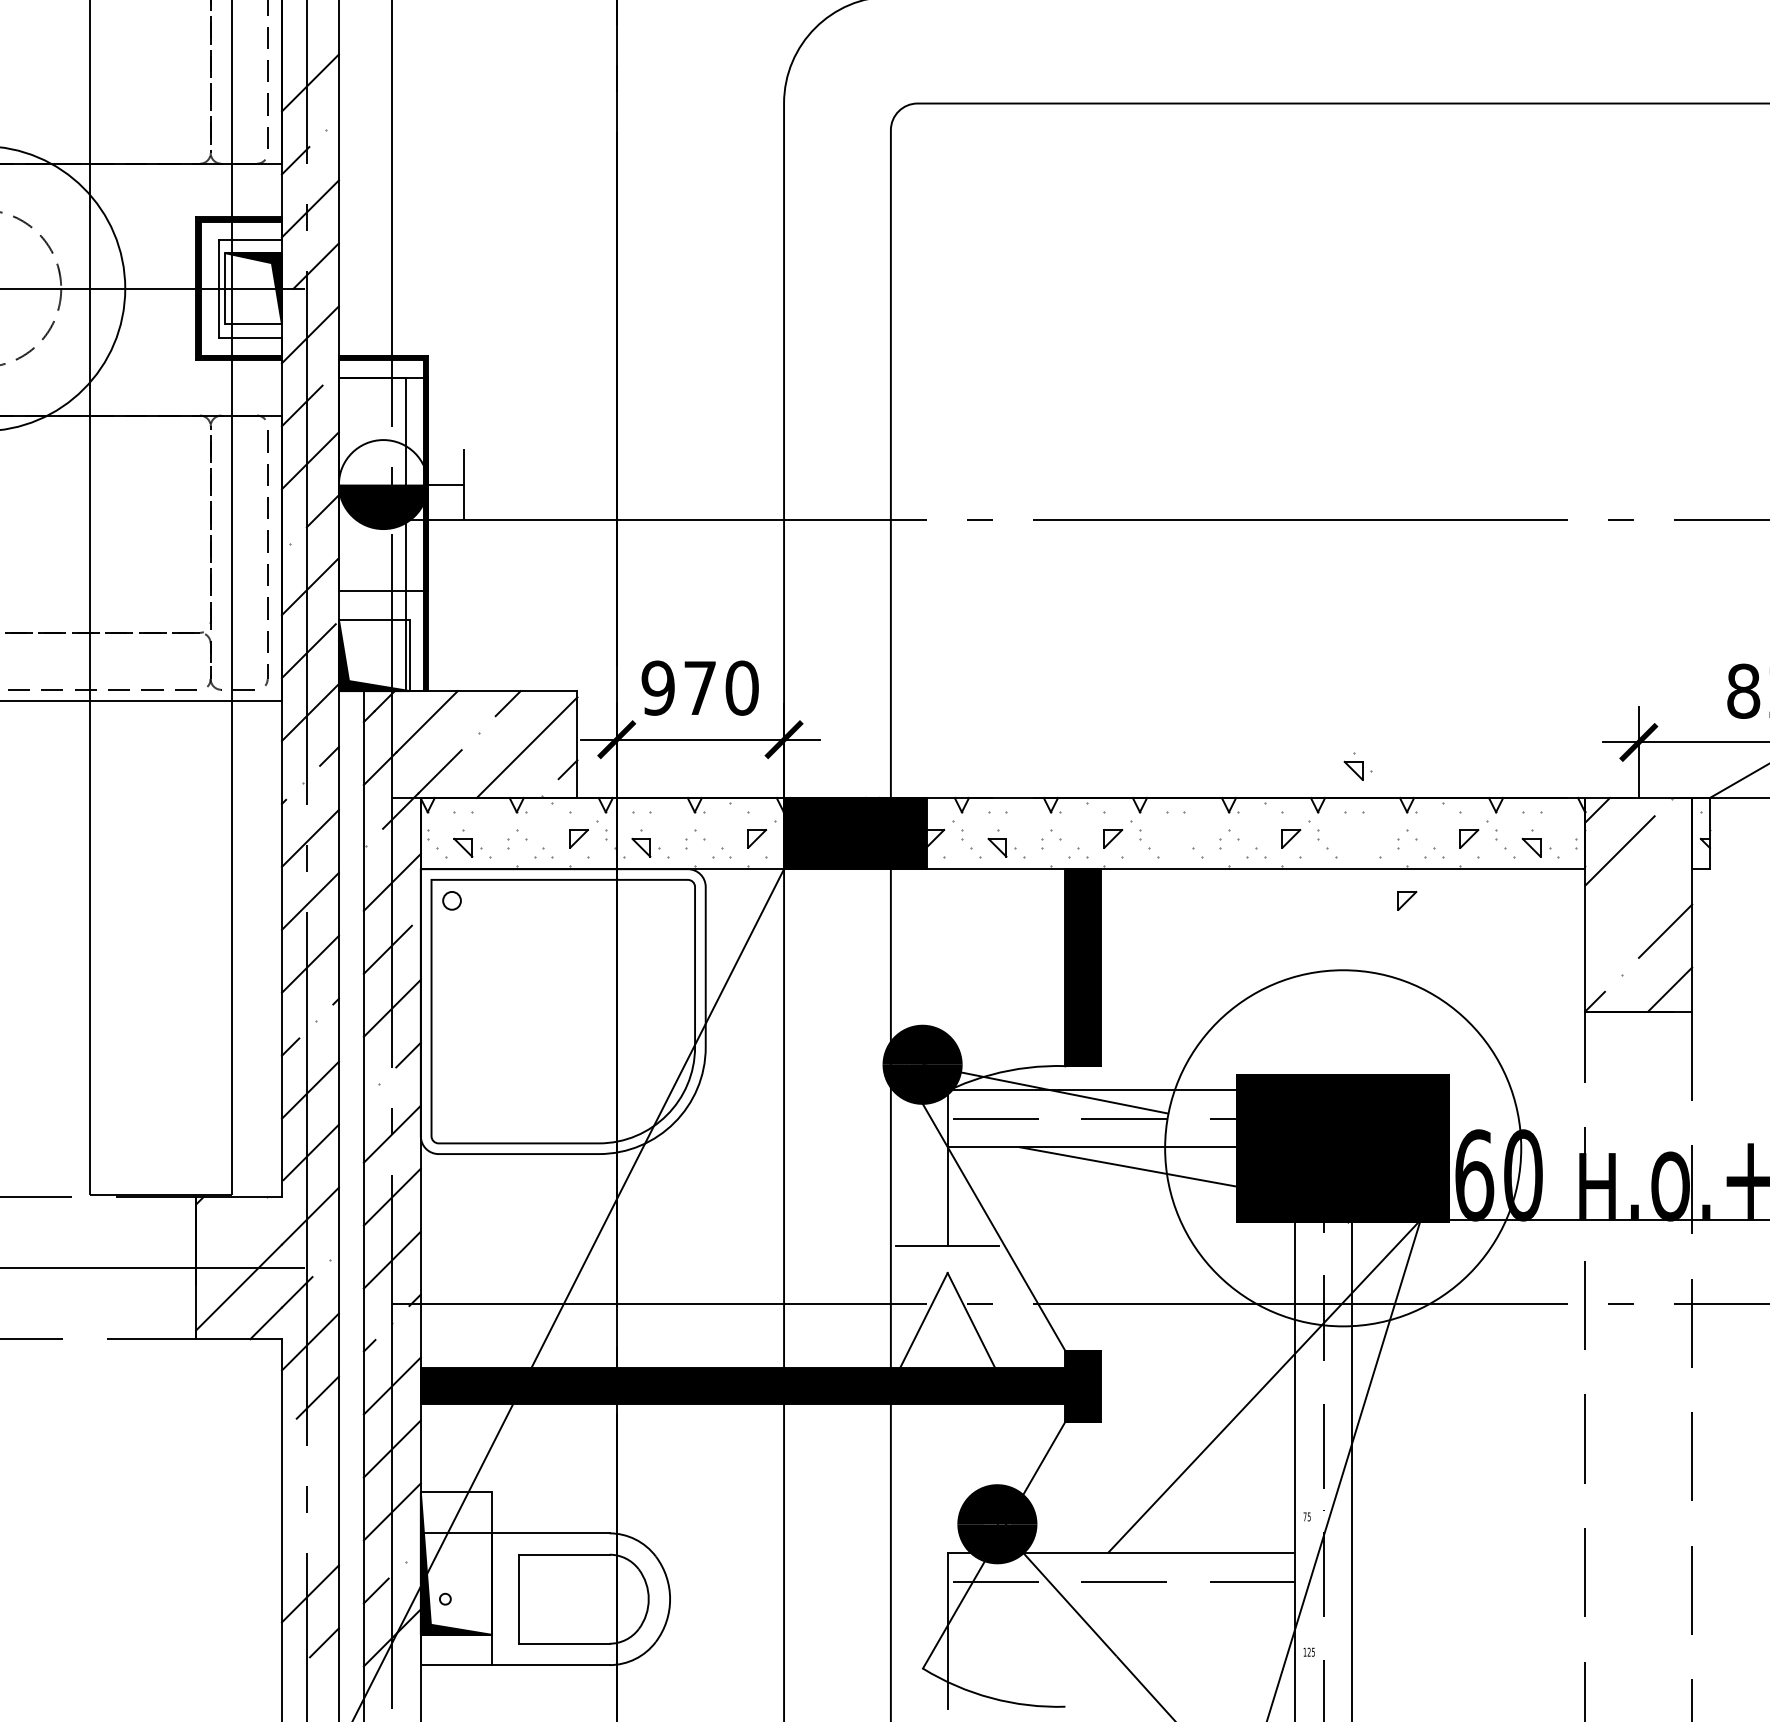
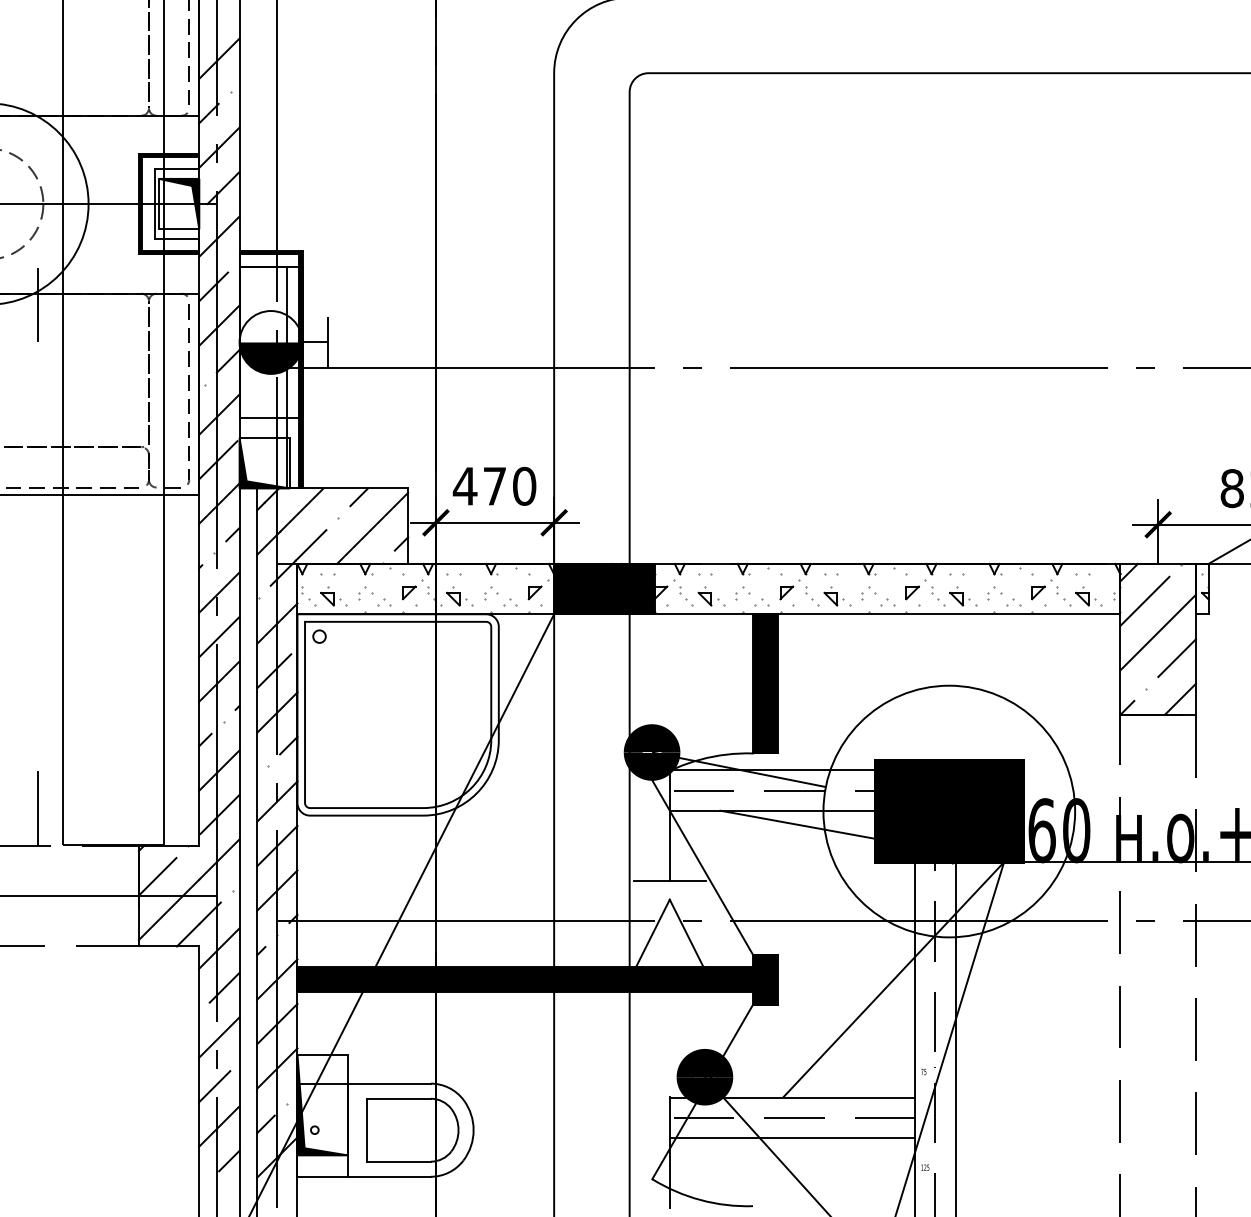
line: (54, 431) -> (38, 304), added
text: (657, 687) -> (464, 485), 970 -> 470
part: (1357, 766) -> (959, 596), moved
part: (1175, 843) -> (830, 596), added
line: (1638, 894) -> (1157, 632), added
part: (1407, 900) -> (994, 636), removed
line: (54, 1143) -> (38, 808), added
line: (222, 1240) -> (157, 876), added
line: (309, 1467) -> (218, 1037), added
line: (303, 1537) -> (214, 1086), added
line: (1121, 1610) -> (792, 1138), added

